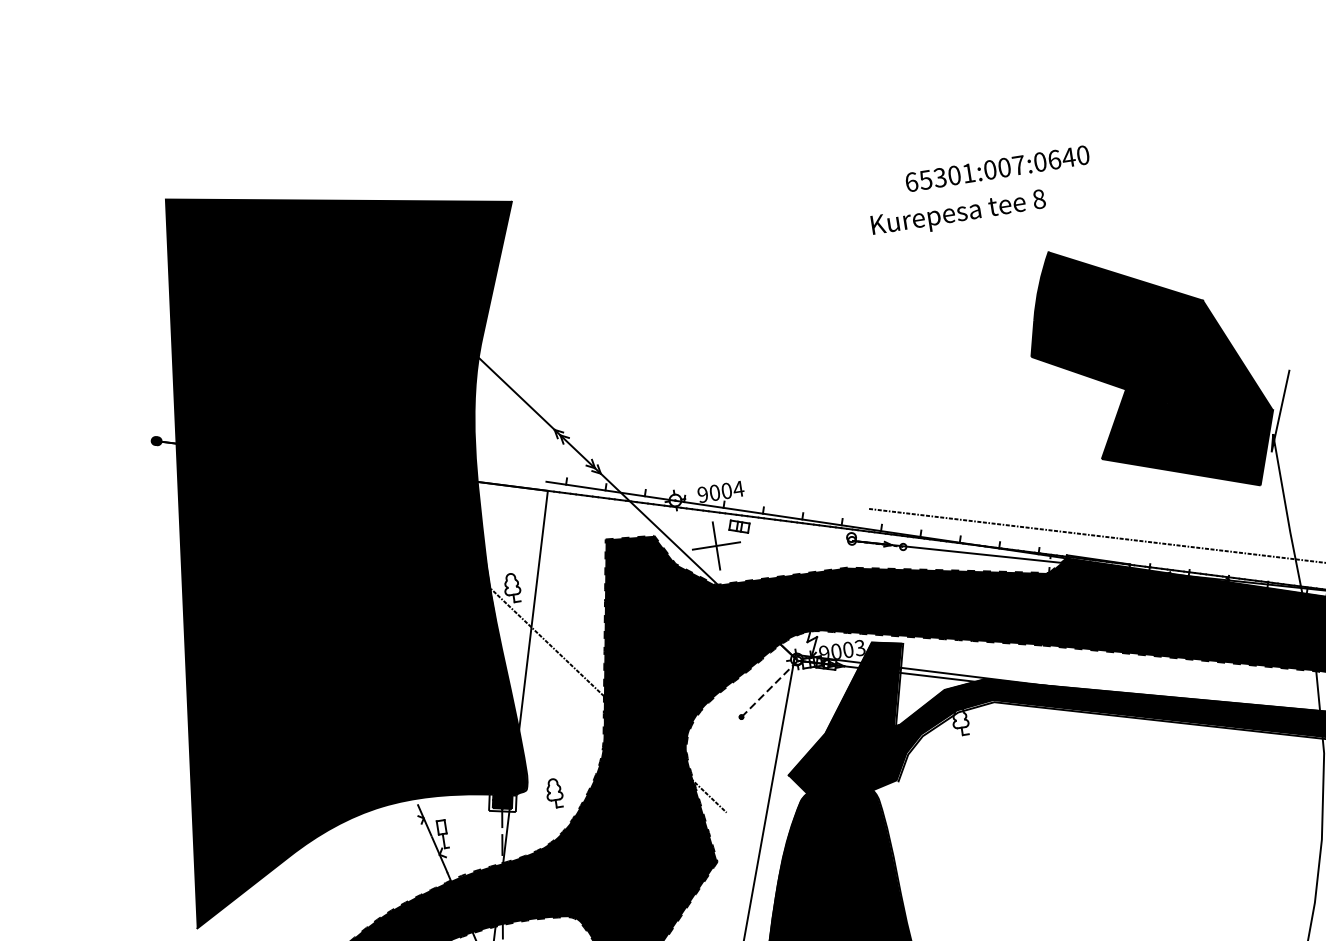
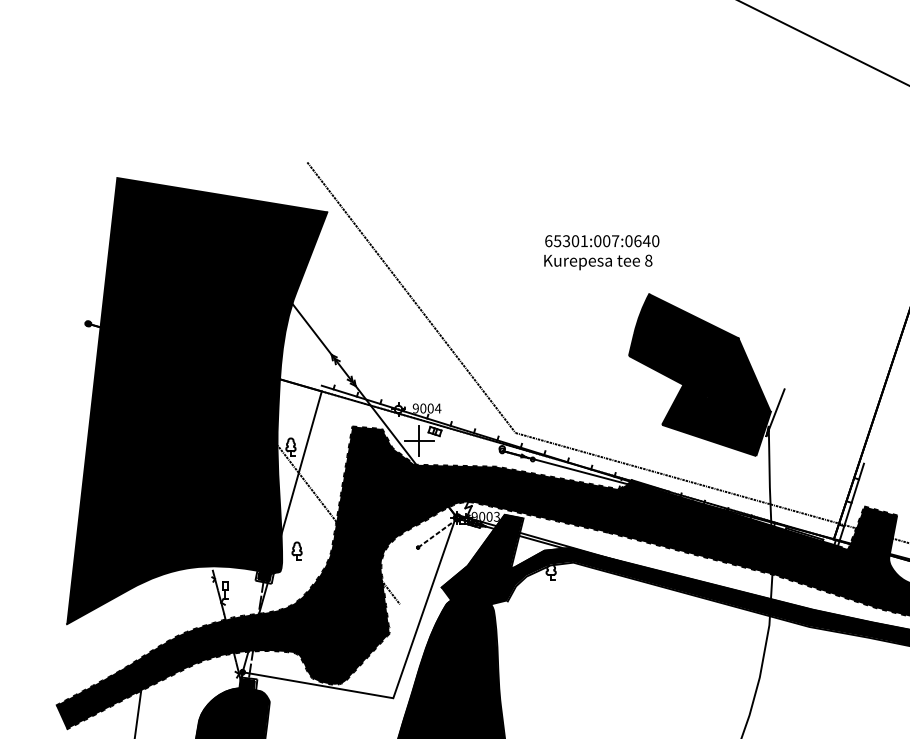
text: (997, 169) -> (602, 241), moved
line: (668, 317) -> (411, 297), added
part: (553, 792) -> (296, 550), moved

